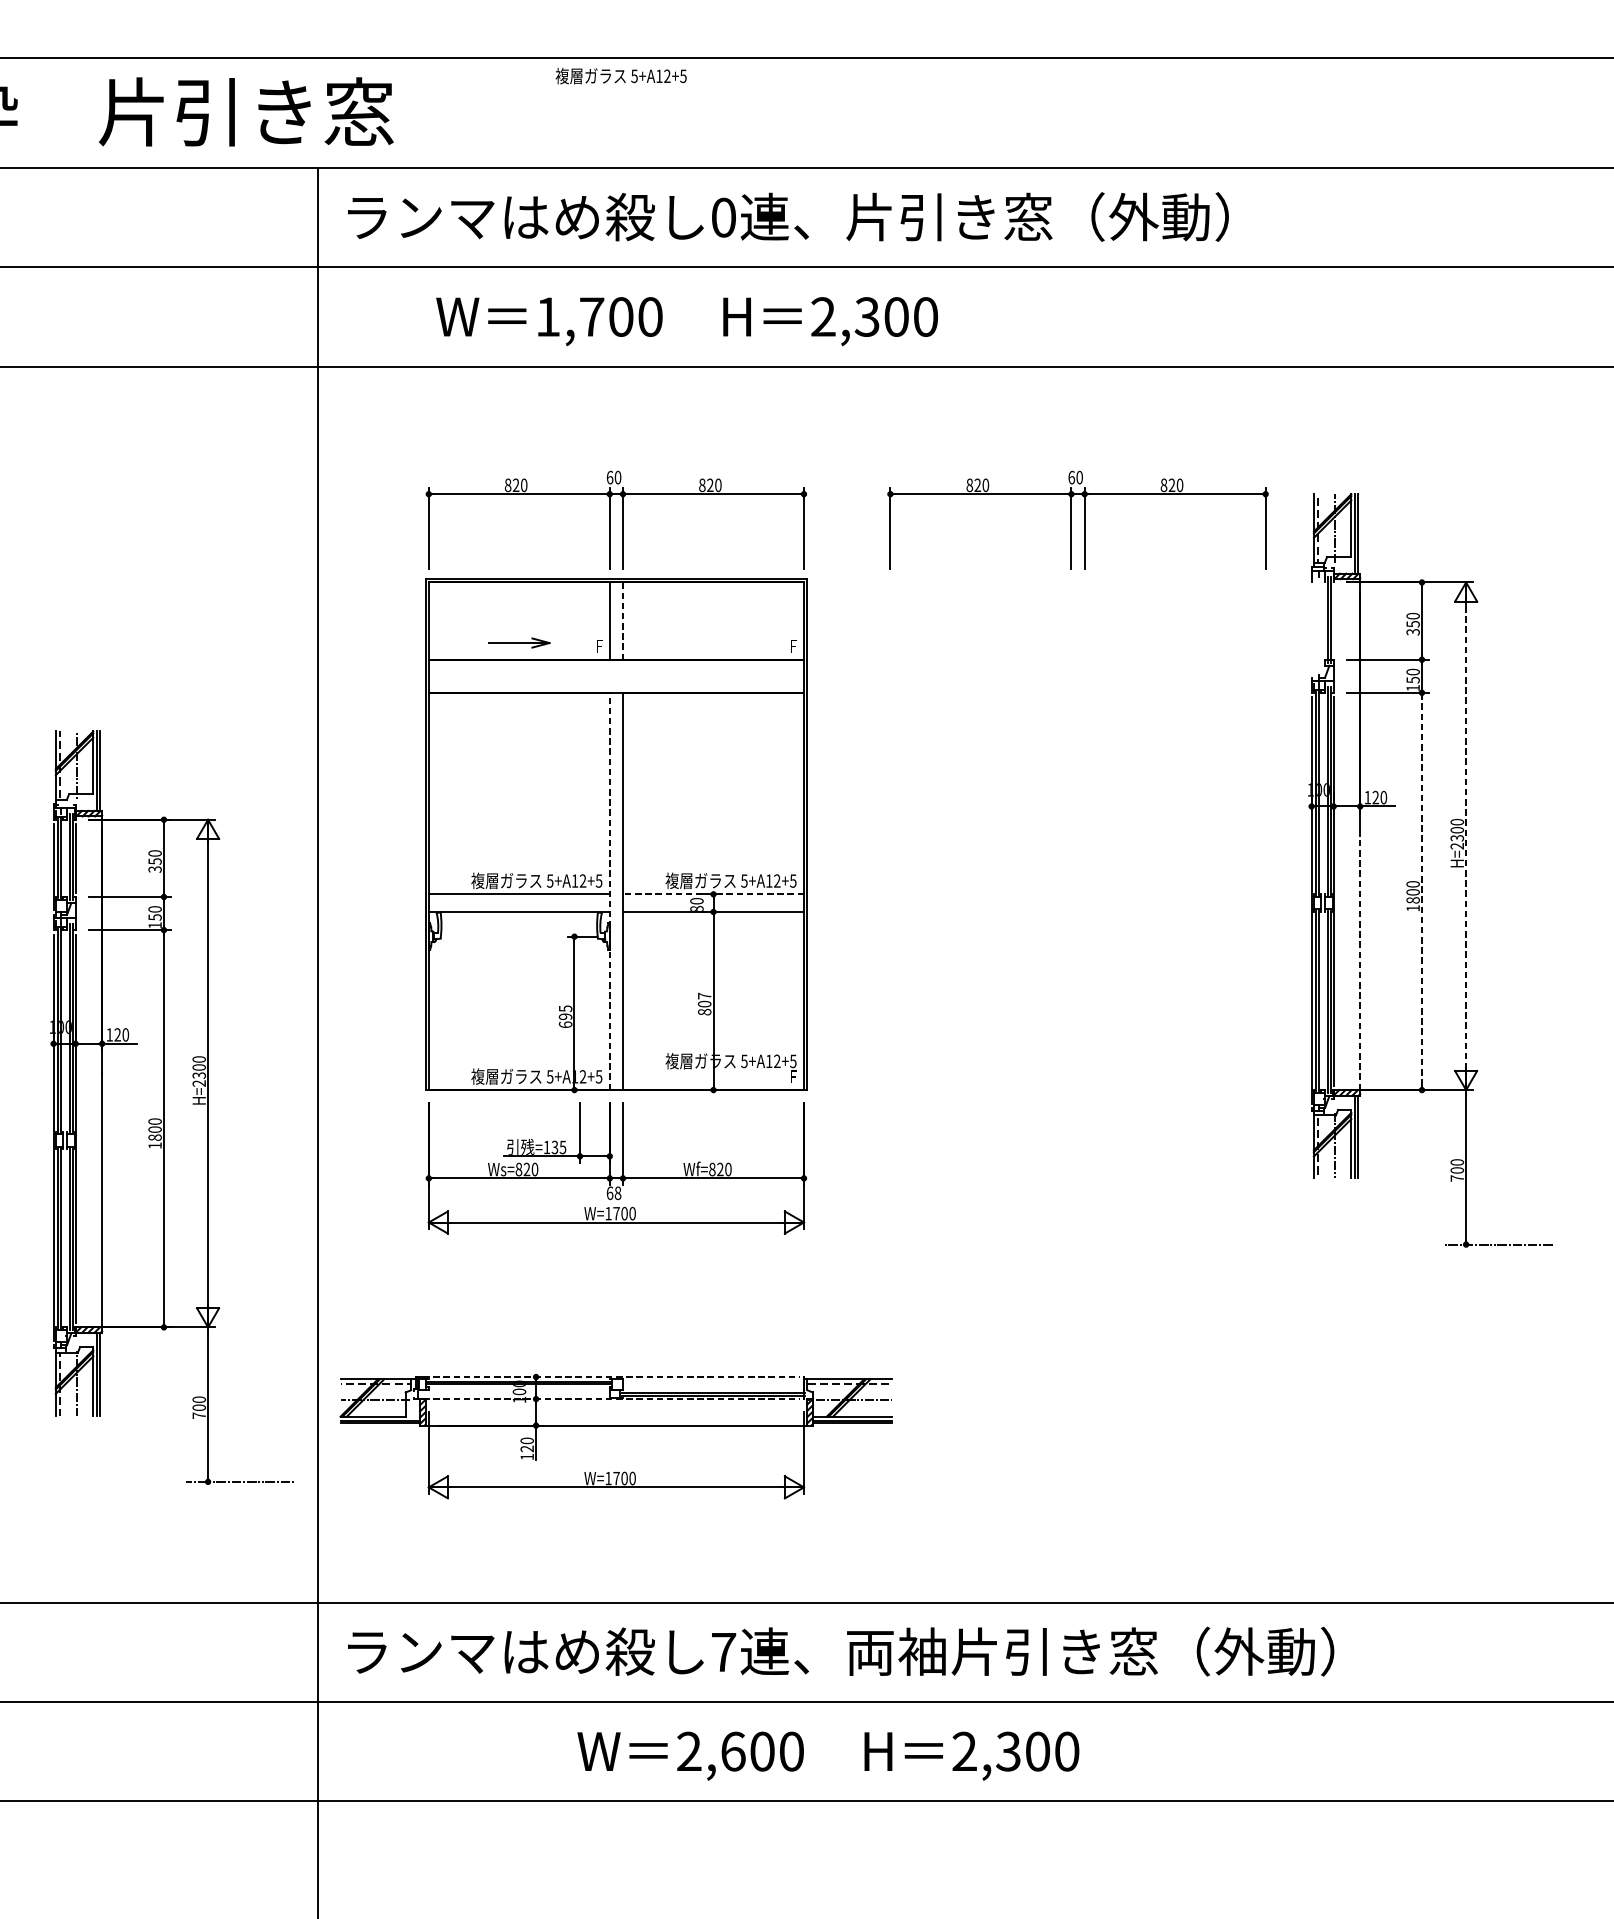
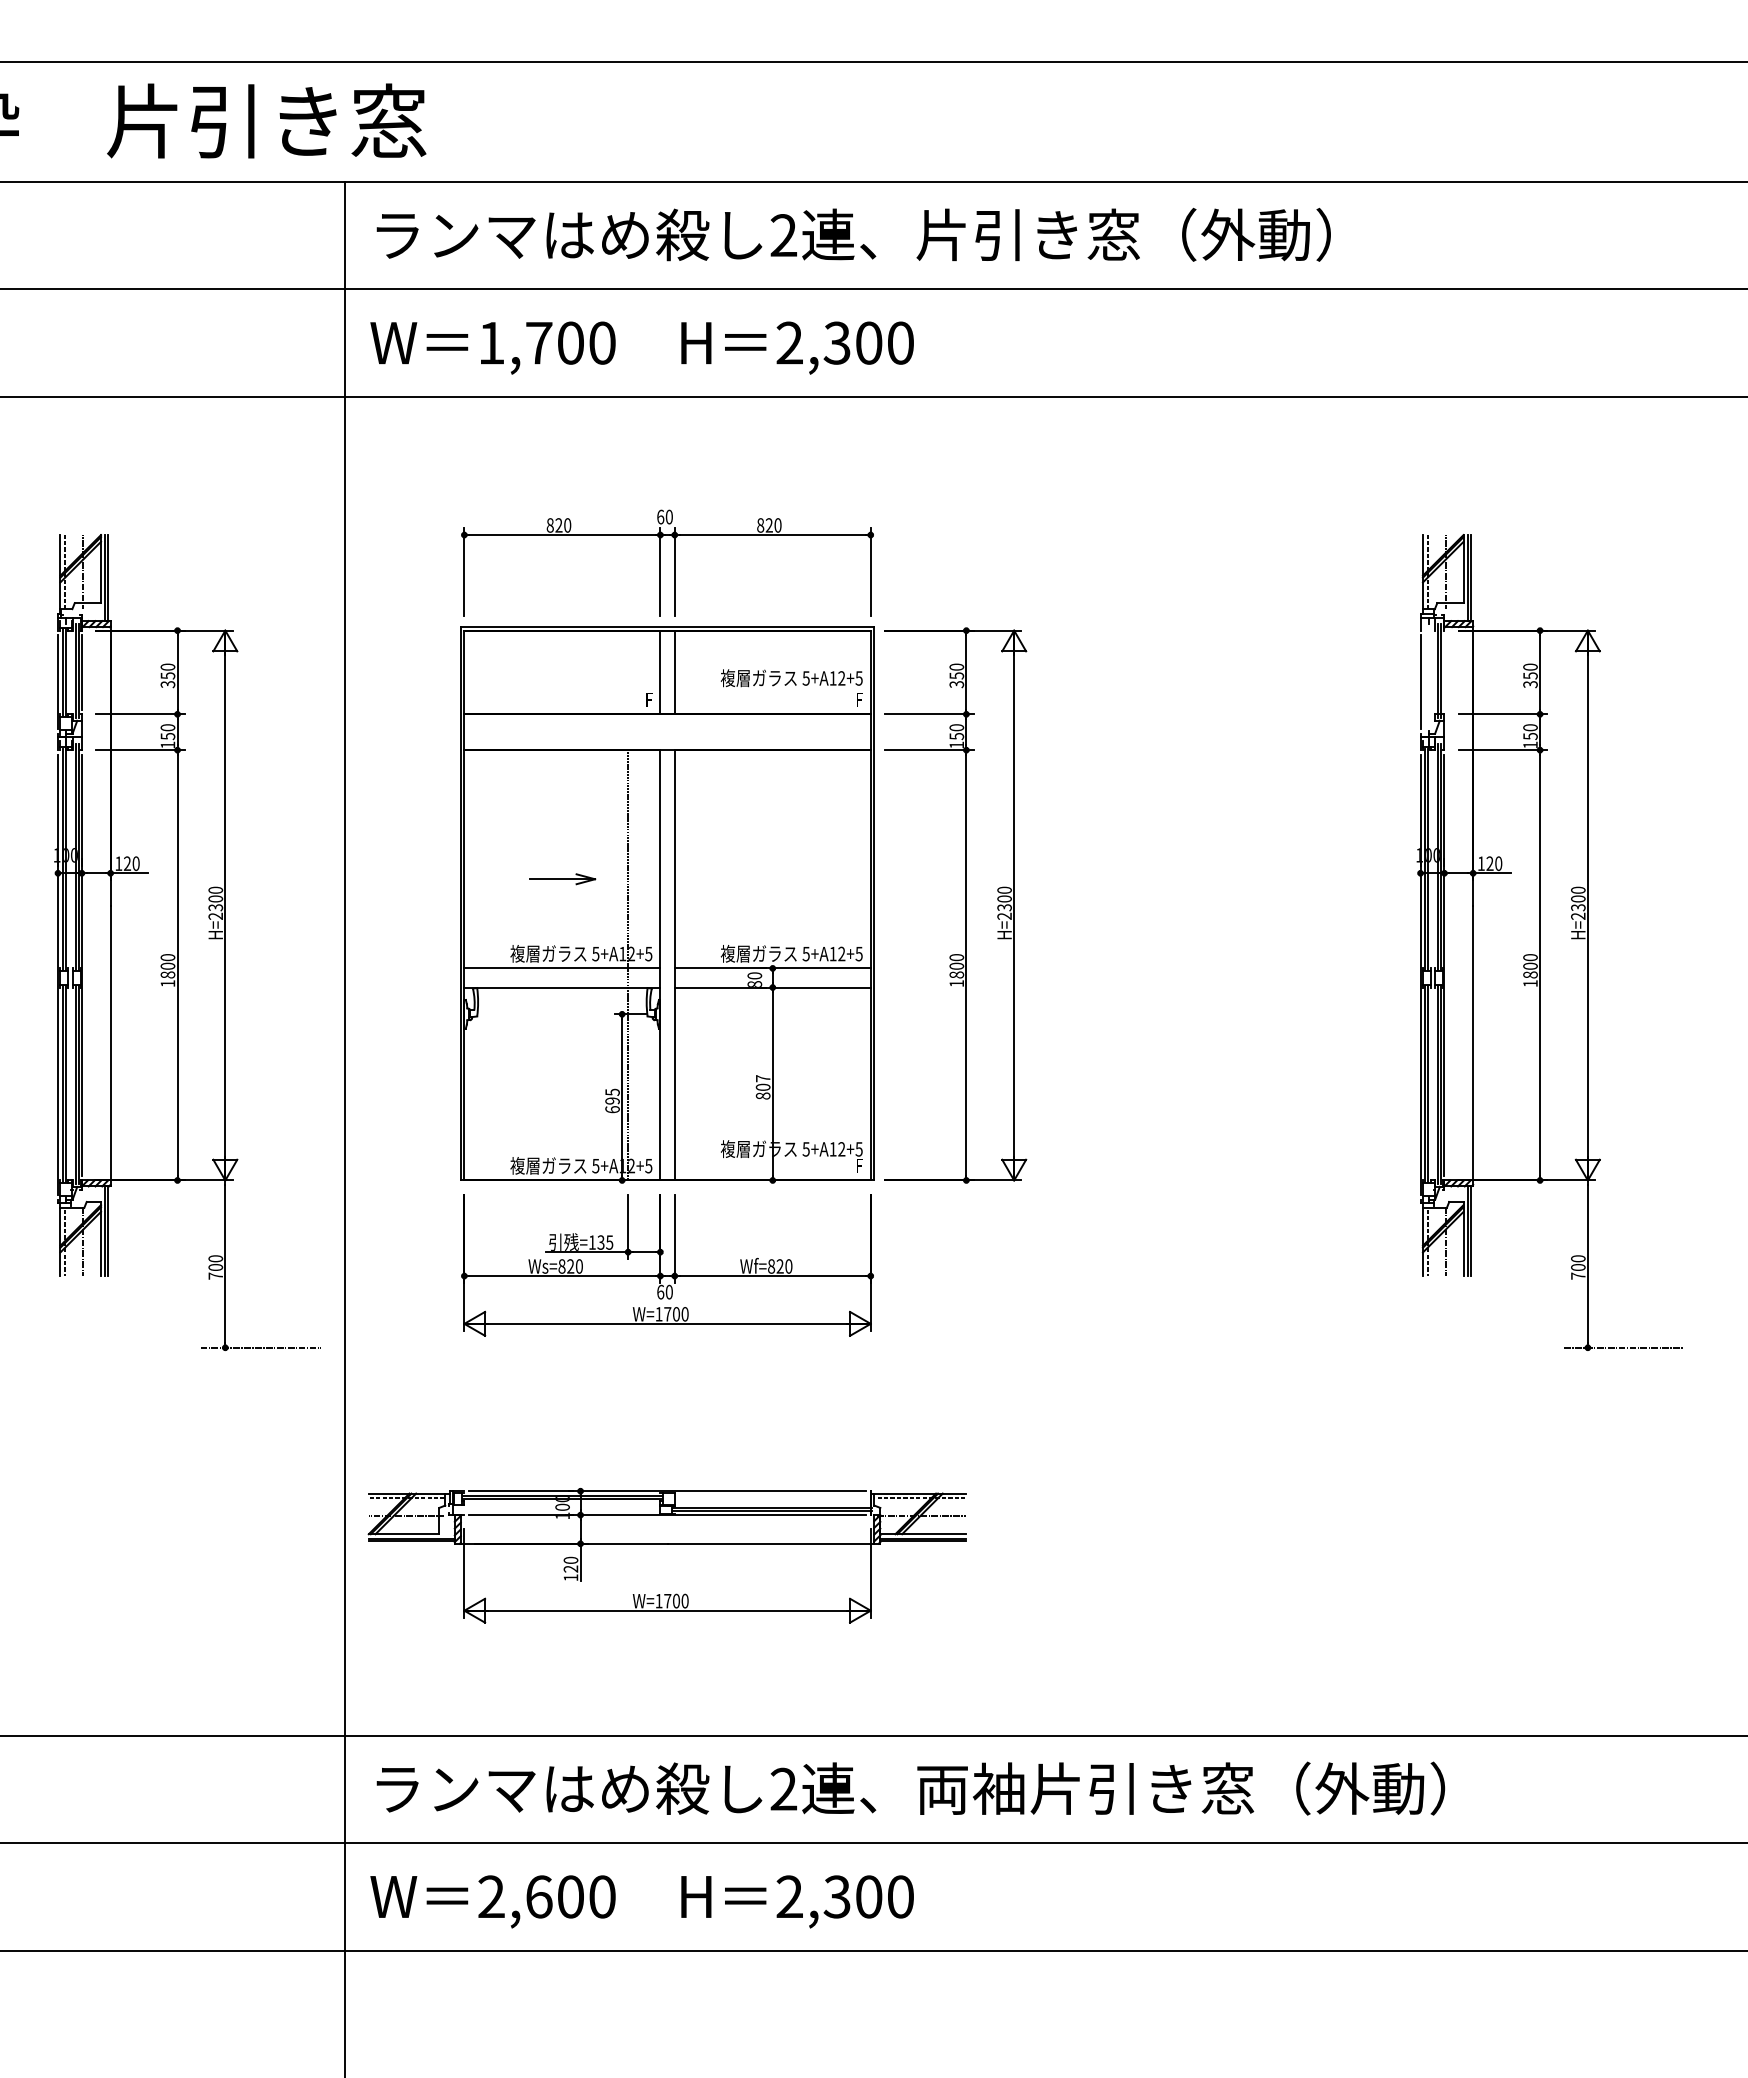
text: (620, 76) -> (791, 678), moved
text: (723, 217) -> (783, 235), 0 -> 2
text: (686, 321) -> (641, 347), moved
part: (1071, 519) -> (1160, 562), removed
line: (622, 621) -> (674, 672), dashed -> solid
line: (1311, 629) -> (1420, 681), added
part: (519, 643) -> (562, 879), moved
part: (891, 836) -> (965, 905), added
line: (1465, 836) -> (1587, 905), dashed -> solid
line: (609, 890) -> (660, 964), dashed -> solid
line: (1422, 890) -> (1540, 964), dashed -> solid
line: (580, 891) -> (628, 965), added
line: (713, 894) -> (772, 968), dashed -> solid
line: (1360, 962) -> (1473, 1042), dashed -> solid
part: (173, 1107) -> (187, 942), moved
text: (617, 1193) -> (668, 1292), 68 -> 60
line: (617, 1377) -> (668, 1491), dashed -> solid
line: (617, 1399) -> (668, 1515), dashed -> solid
text: (723, 1651) -> (783, 1788), 7 -> 2
text: (827, 1755) -> (641, 1901), moved

